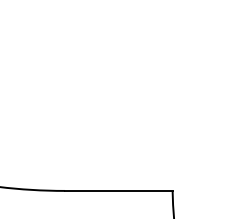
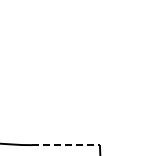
line: (119, 191) -> (66, 145), solid -> dashed

